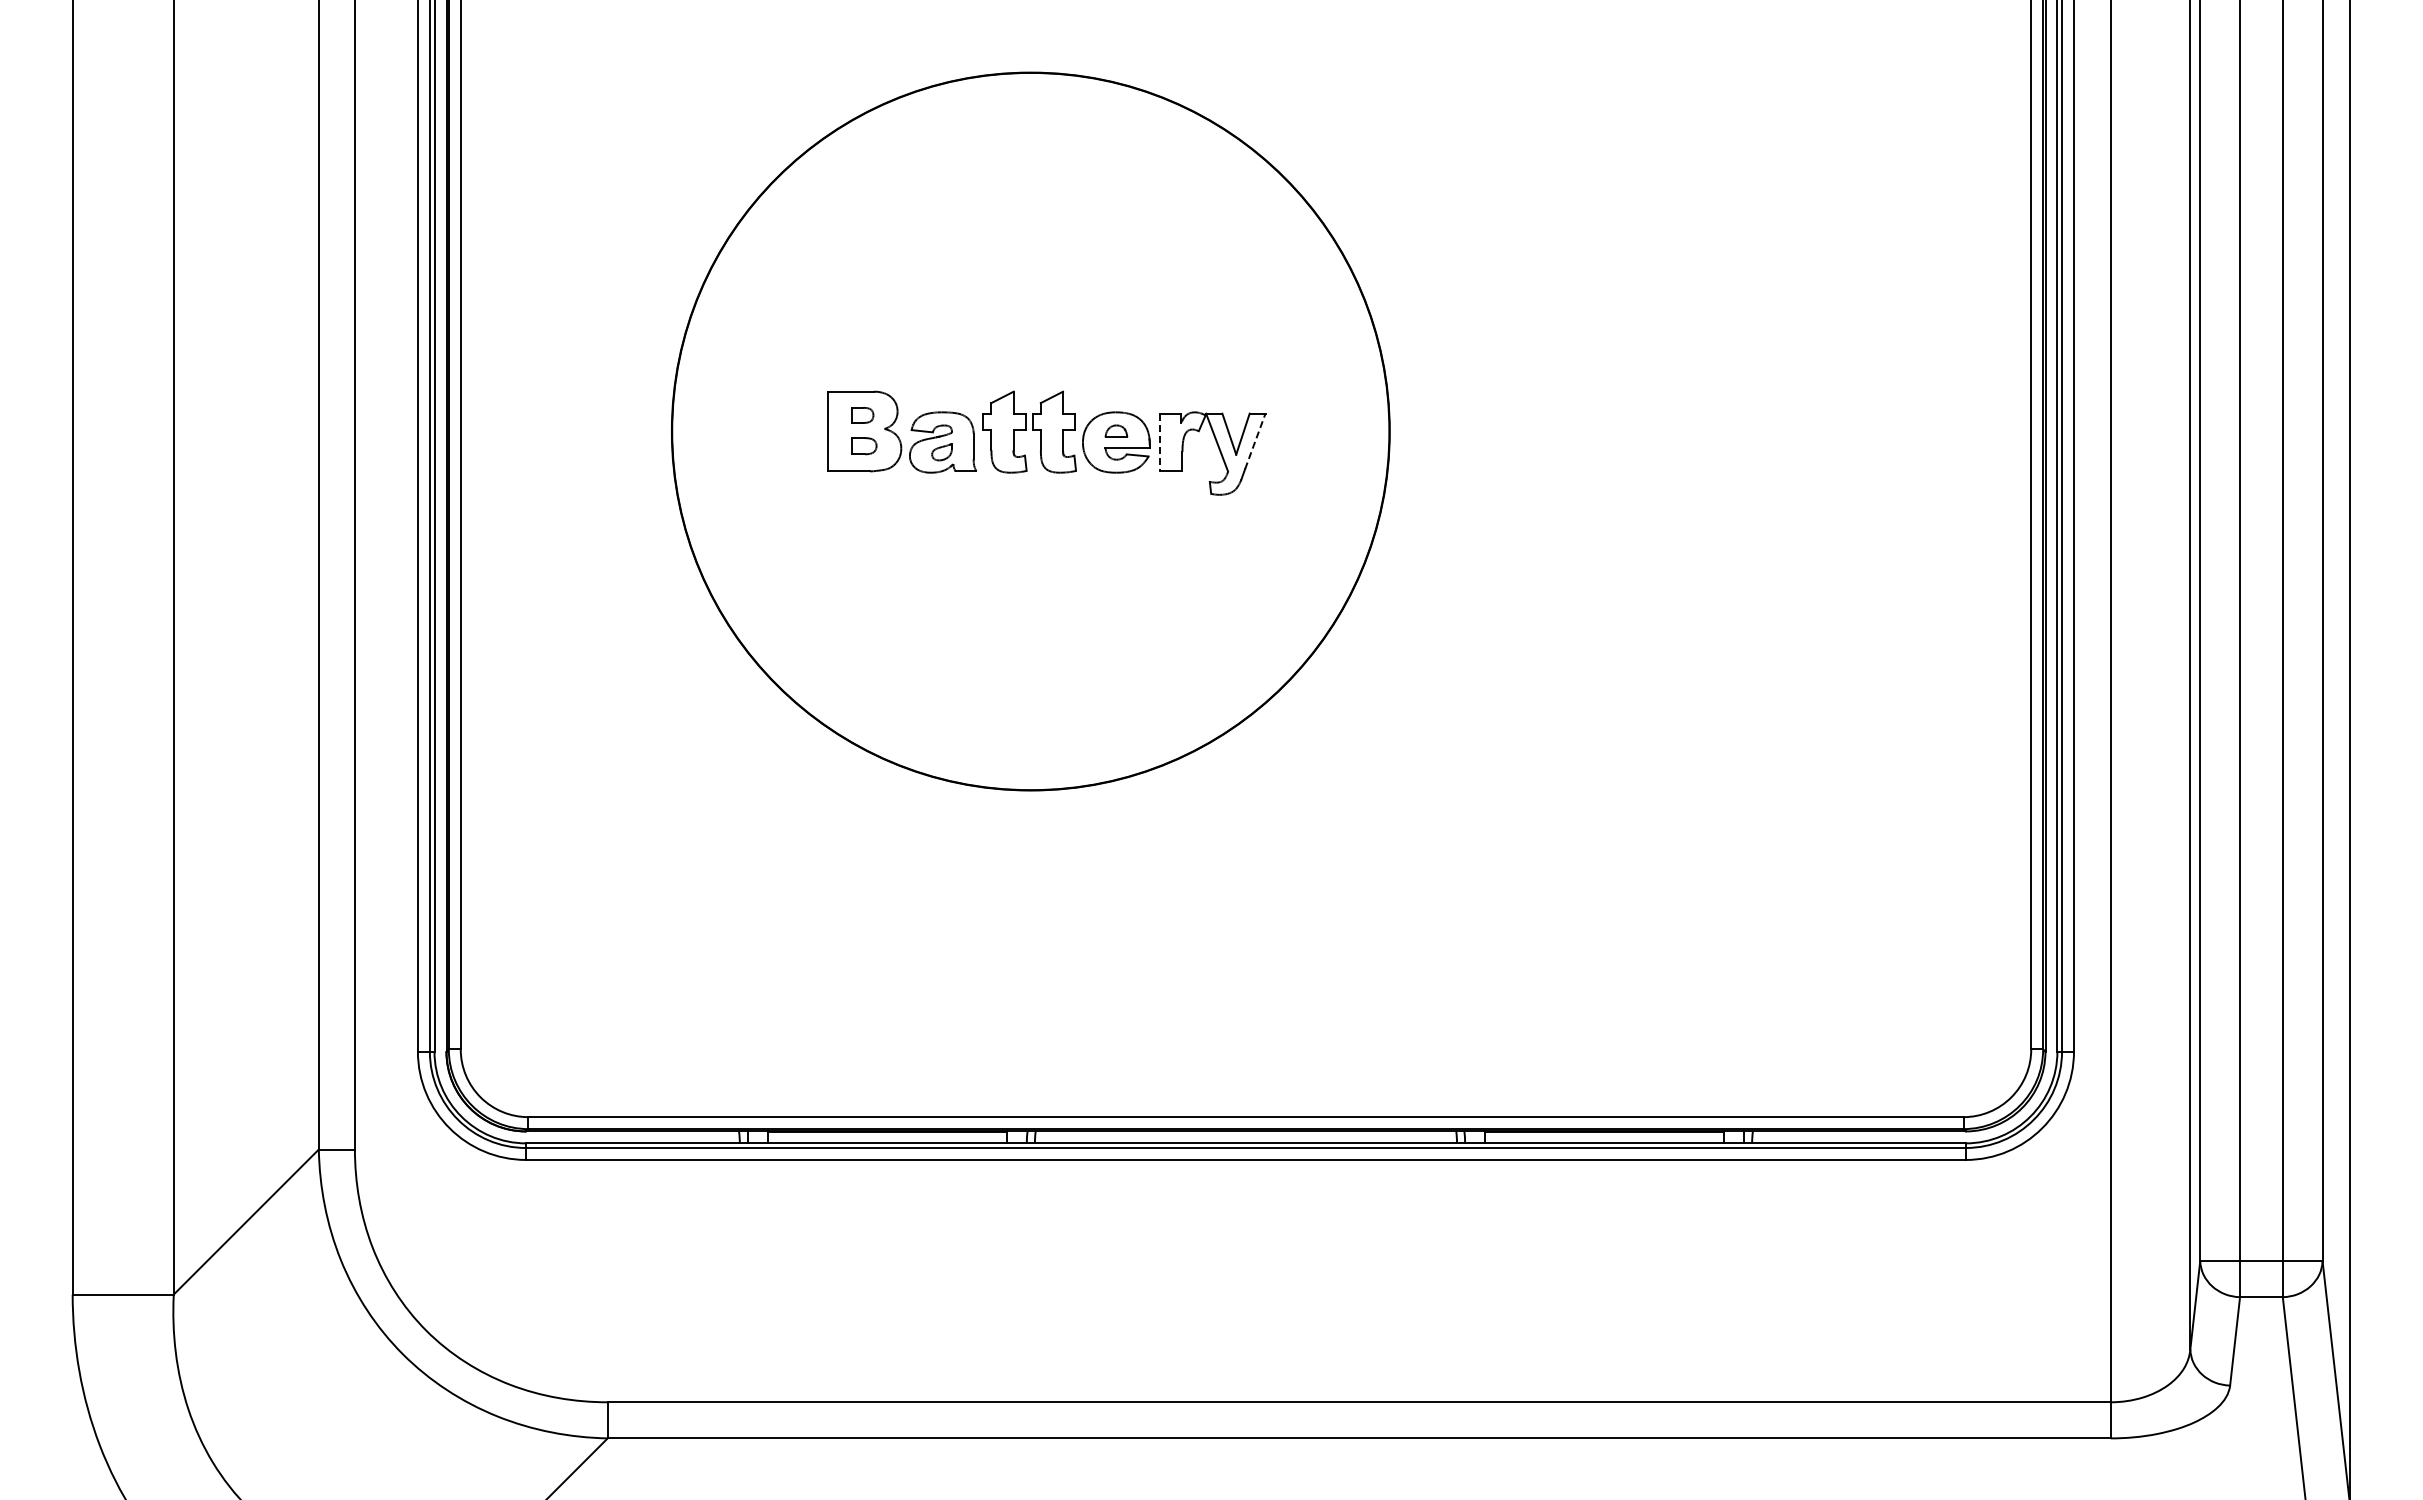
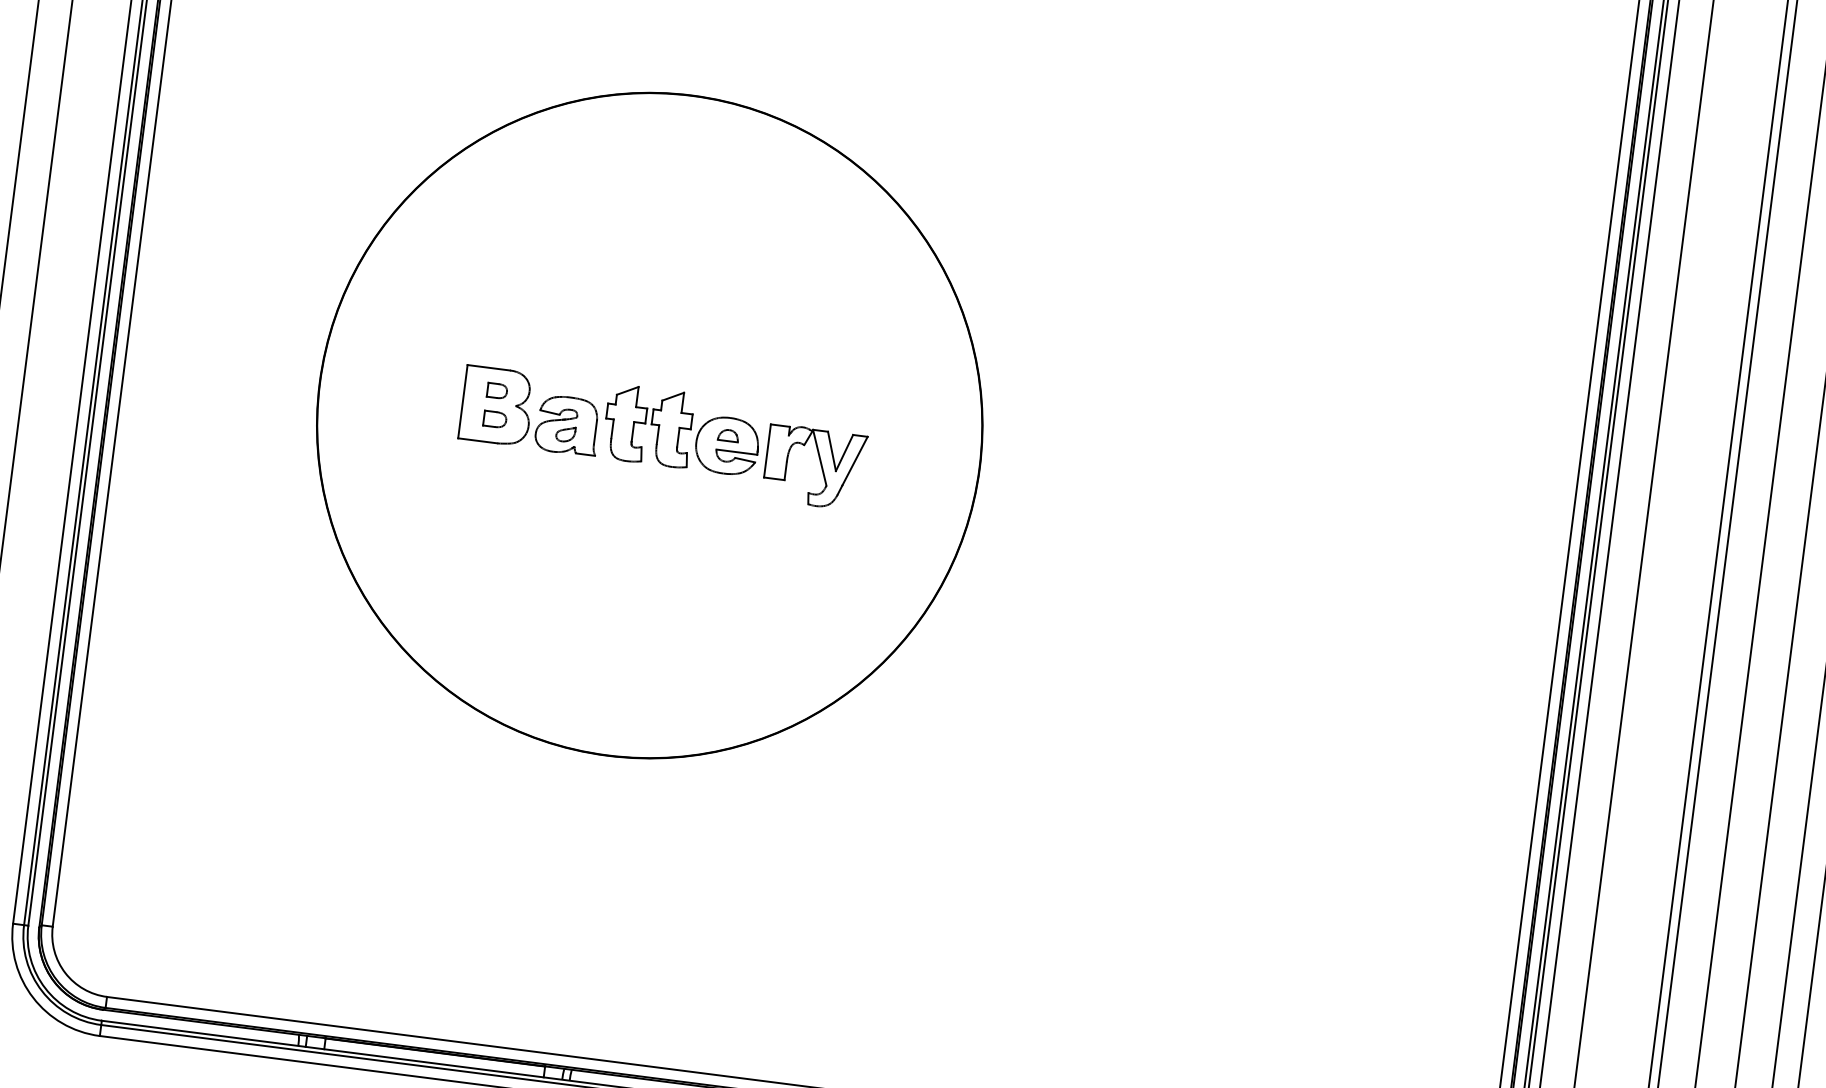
line: (1255, 441) -> (855, 461), dashed -> solid
line: (1160, 442) -> (767, 450), dashed -> solid

